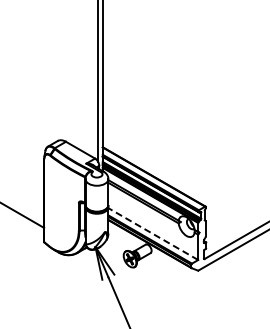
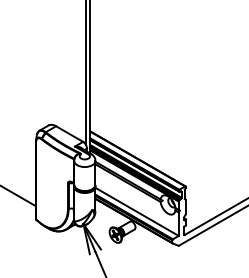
line: (153, 234) -> (137, 212), dashed -> solid

